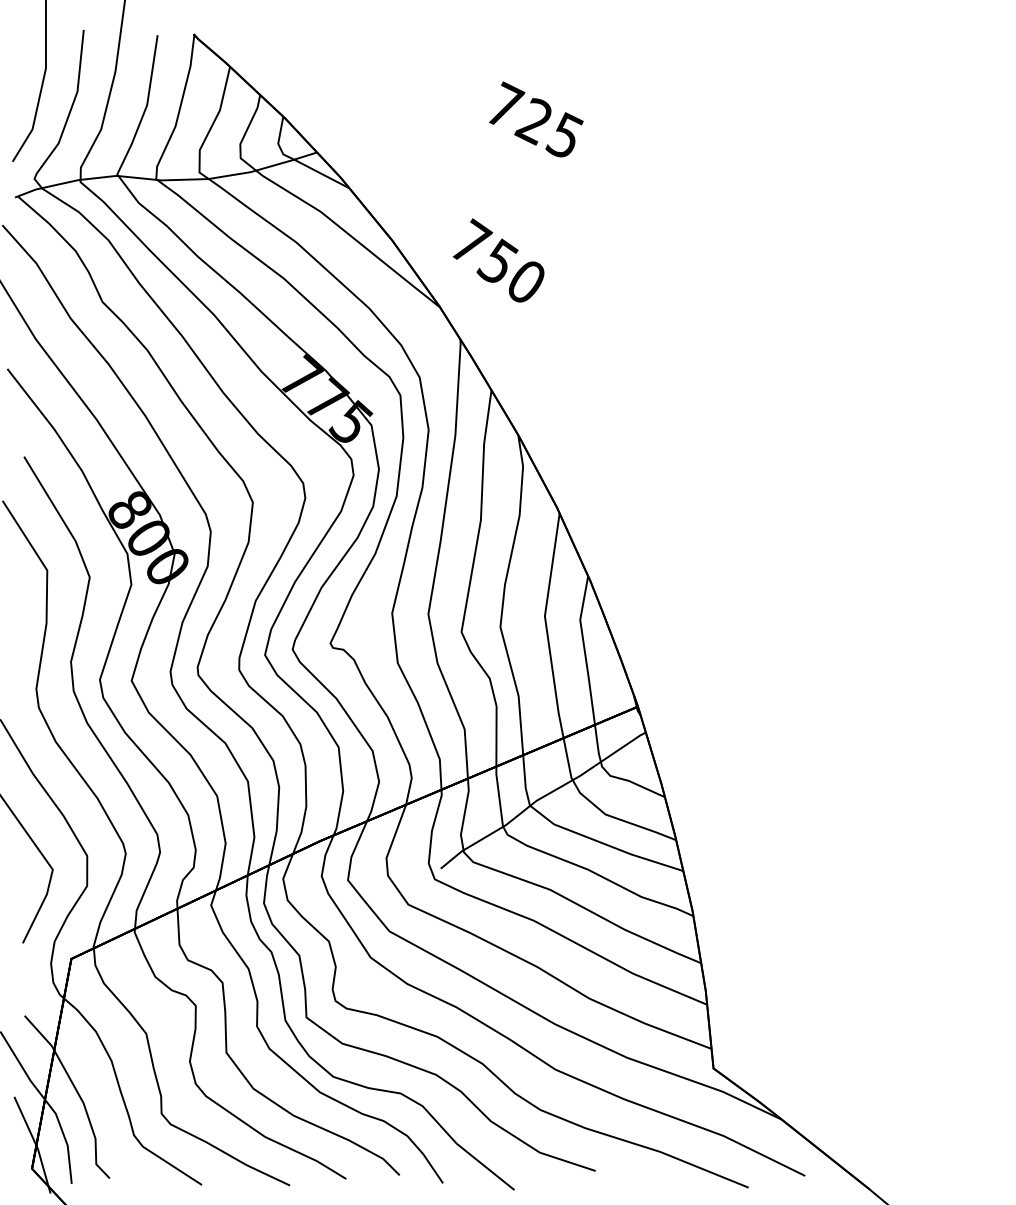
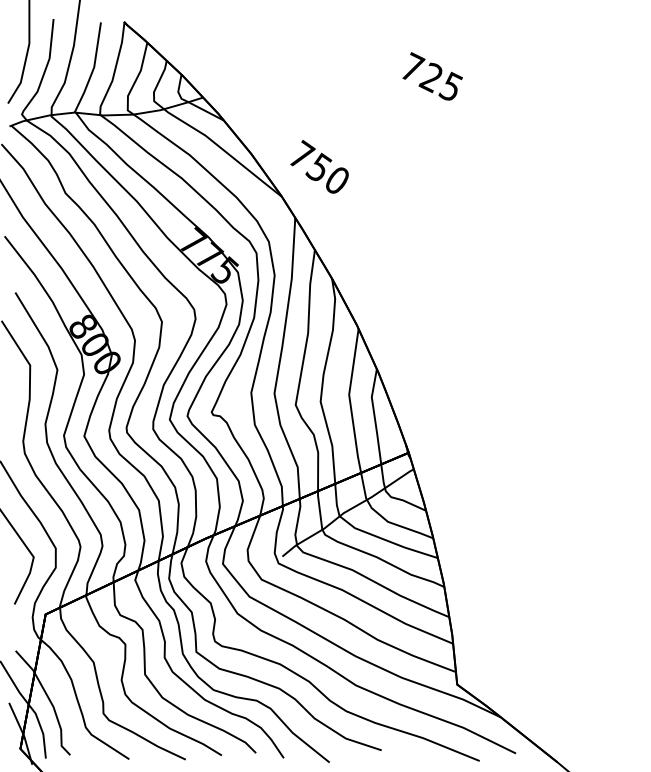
text: (536, 119) -> (432, 76), moved

